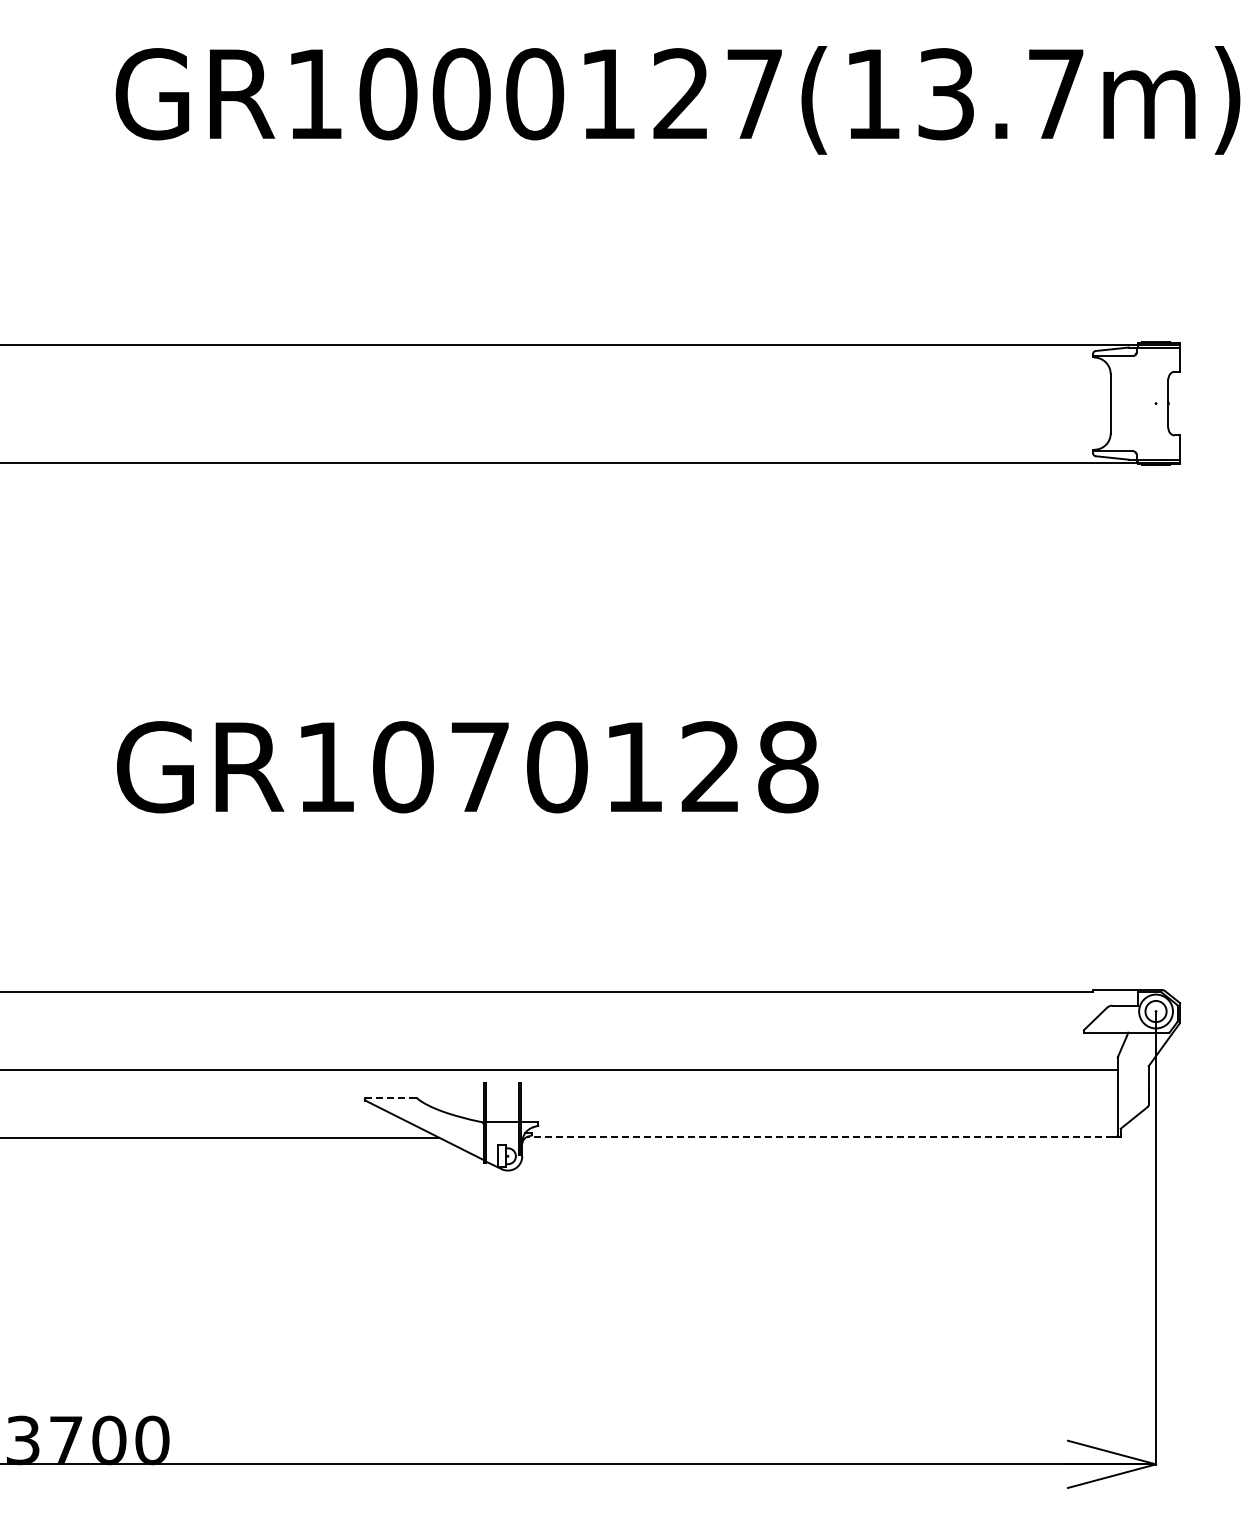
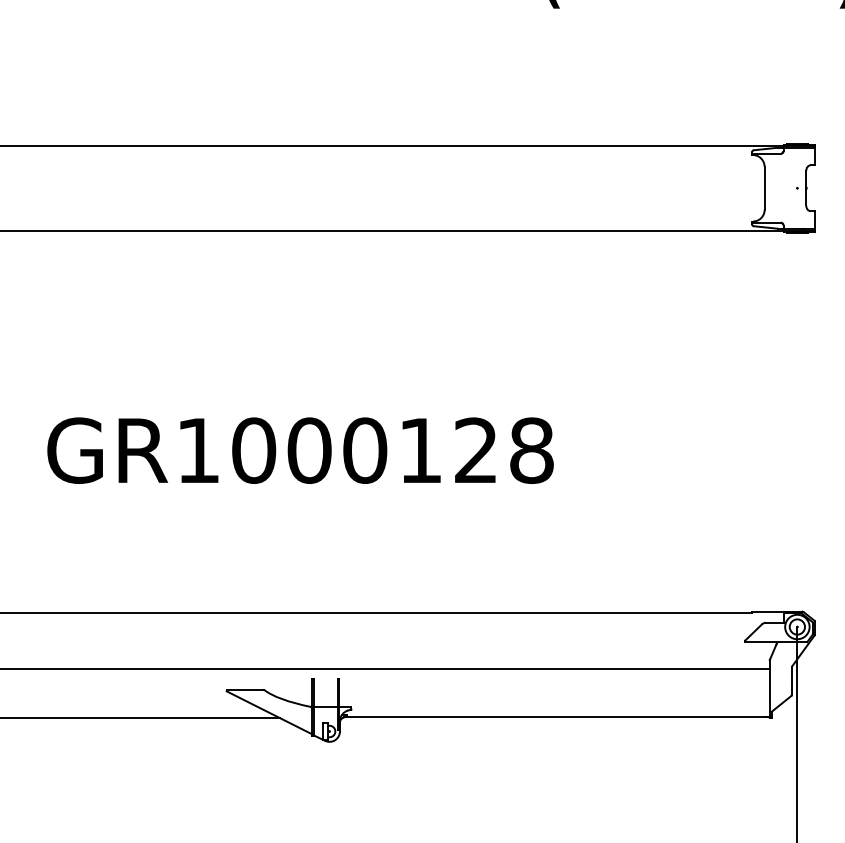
text: (480, 767) -> (309, 450), GR1070128 -> GR1000128
line: (391, 1098) -> (245, 689), dashed -> solid
line: (820, 1136) -> (555, 717), dashed -> solid

